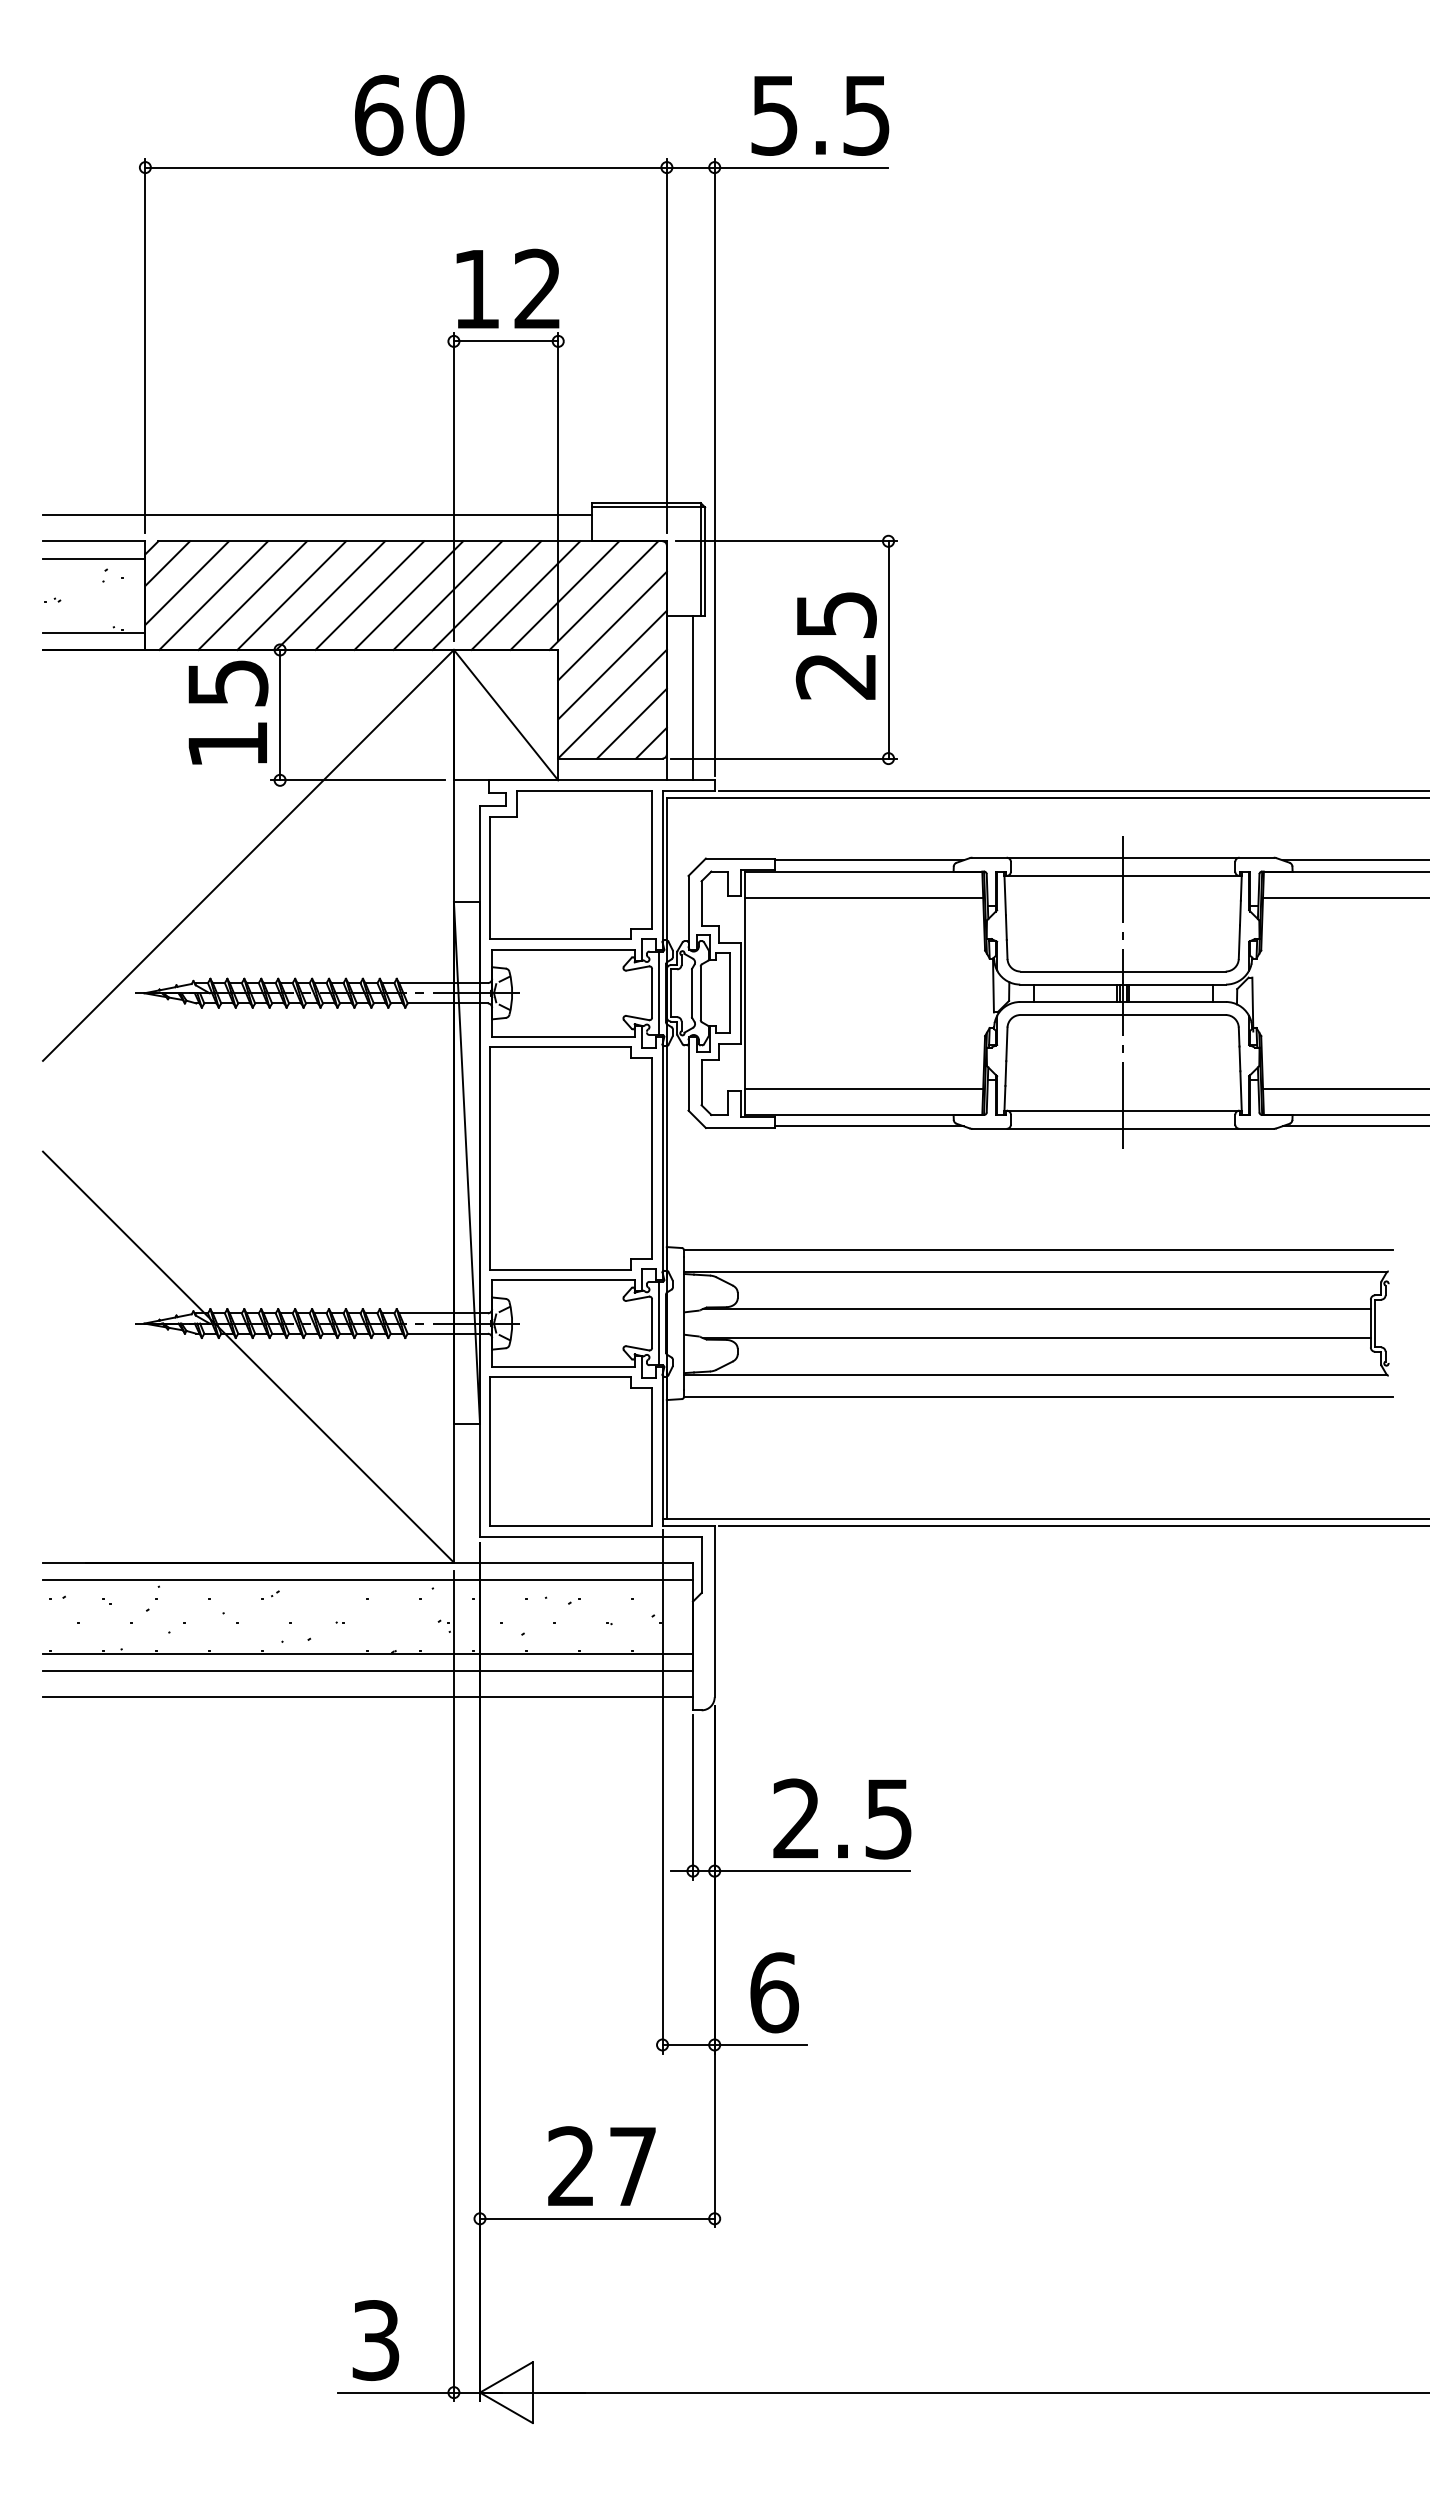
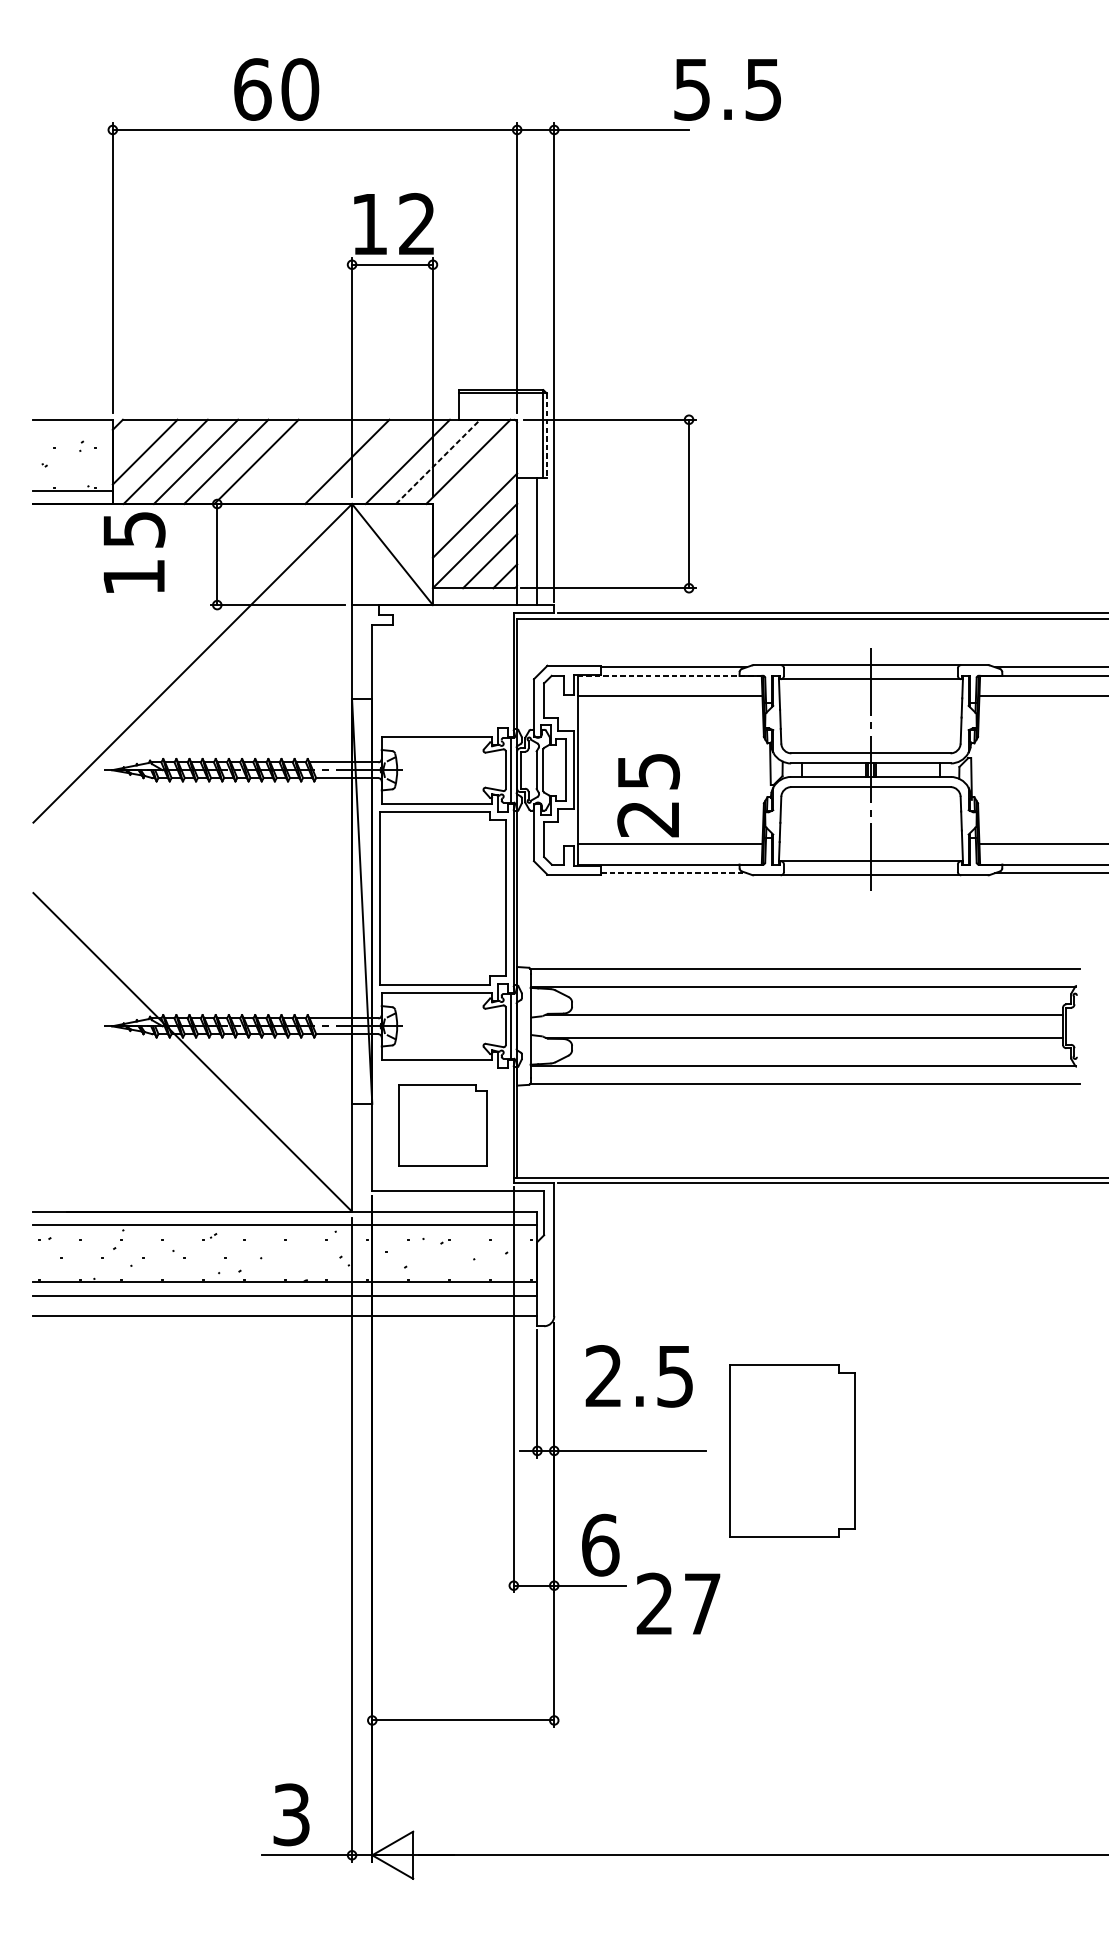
text: (409, 115) -> (276, 89), moved
text: (820, 115) -> (727, 89), moved
line: (317, 515) -> (246, 399), removed
line: (94, 558) -> (73, 433), removed
line: (705, 562) -> (547, 436), solid -> dashed
line: (167, 563) -> (129, 436), removed
line: (369, 595) -> (286, 461), removed
line: (408, 595) -> (316, 461), removed
line: (486, 595) -> (377, 461), removed
line: (564, 595) -> (437, 461), solid -> dashed
line: (612, 625) -> (475, 485), removed
text: (835, 645) -> (647, 795), moved
text: (228, 712) -> (134, 552), moved
part: (570, 864) -> (442, 670), removed
line: (863, 871) -> (669, 675), solid -> dashed
line: (870, 1126) -> (675, 873), solid -> dashed
part: (570, 1451) -> (442, 1125), size x0.7
text: (842, 1818) -> (639, 1375), moved
part: (1021, 1871) -> (792, 1451), added
text: (601, 2165) -> (678, 1603), moved

